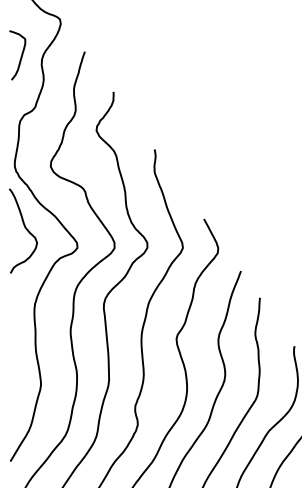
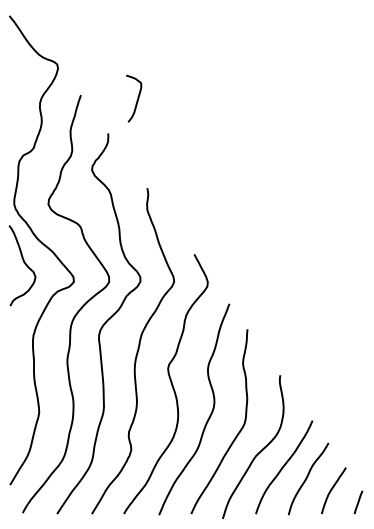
curve: (20, 57) -> (136, 100), moved

